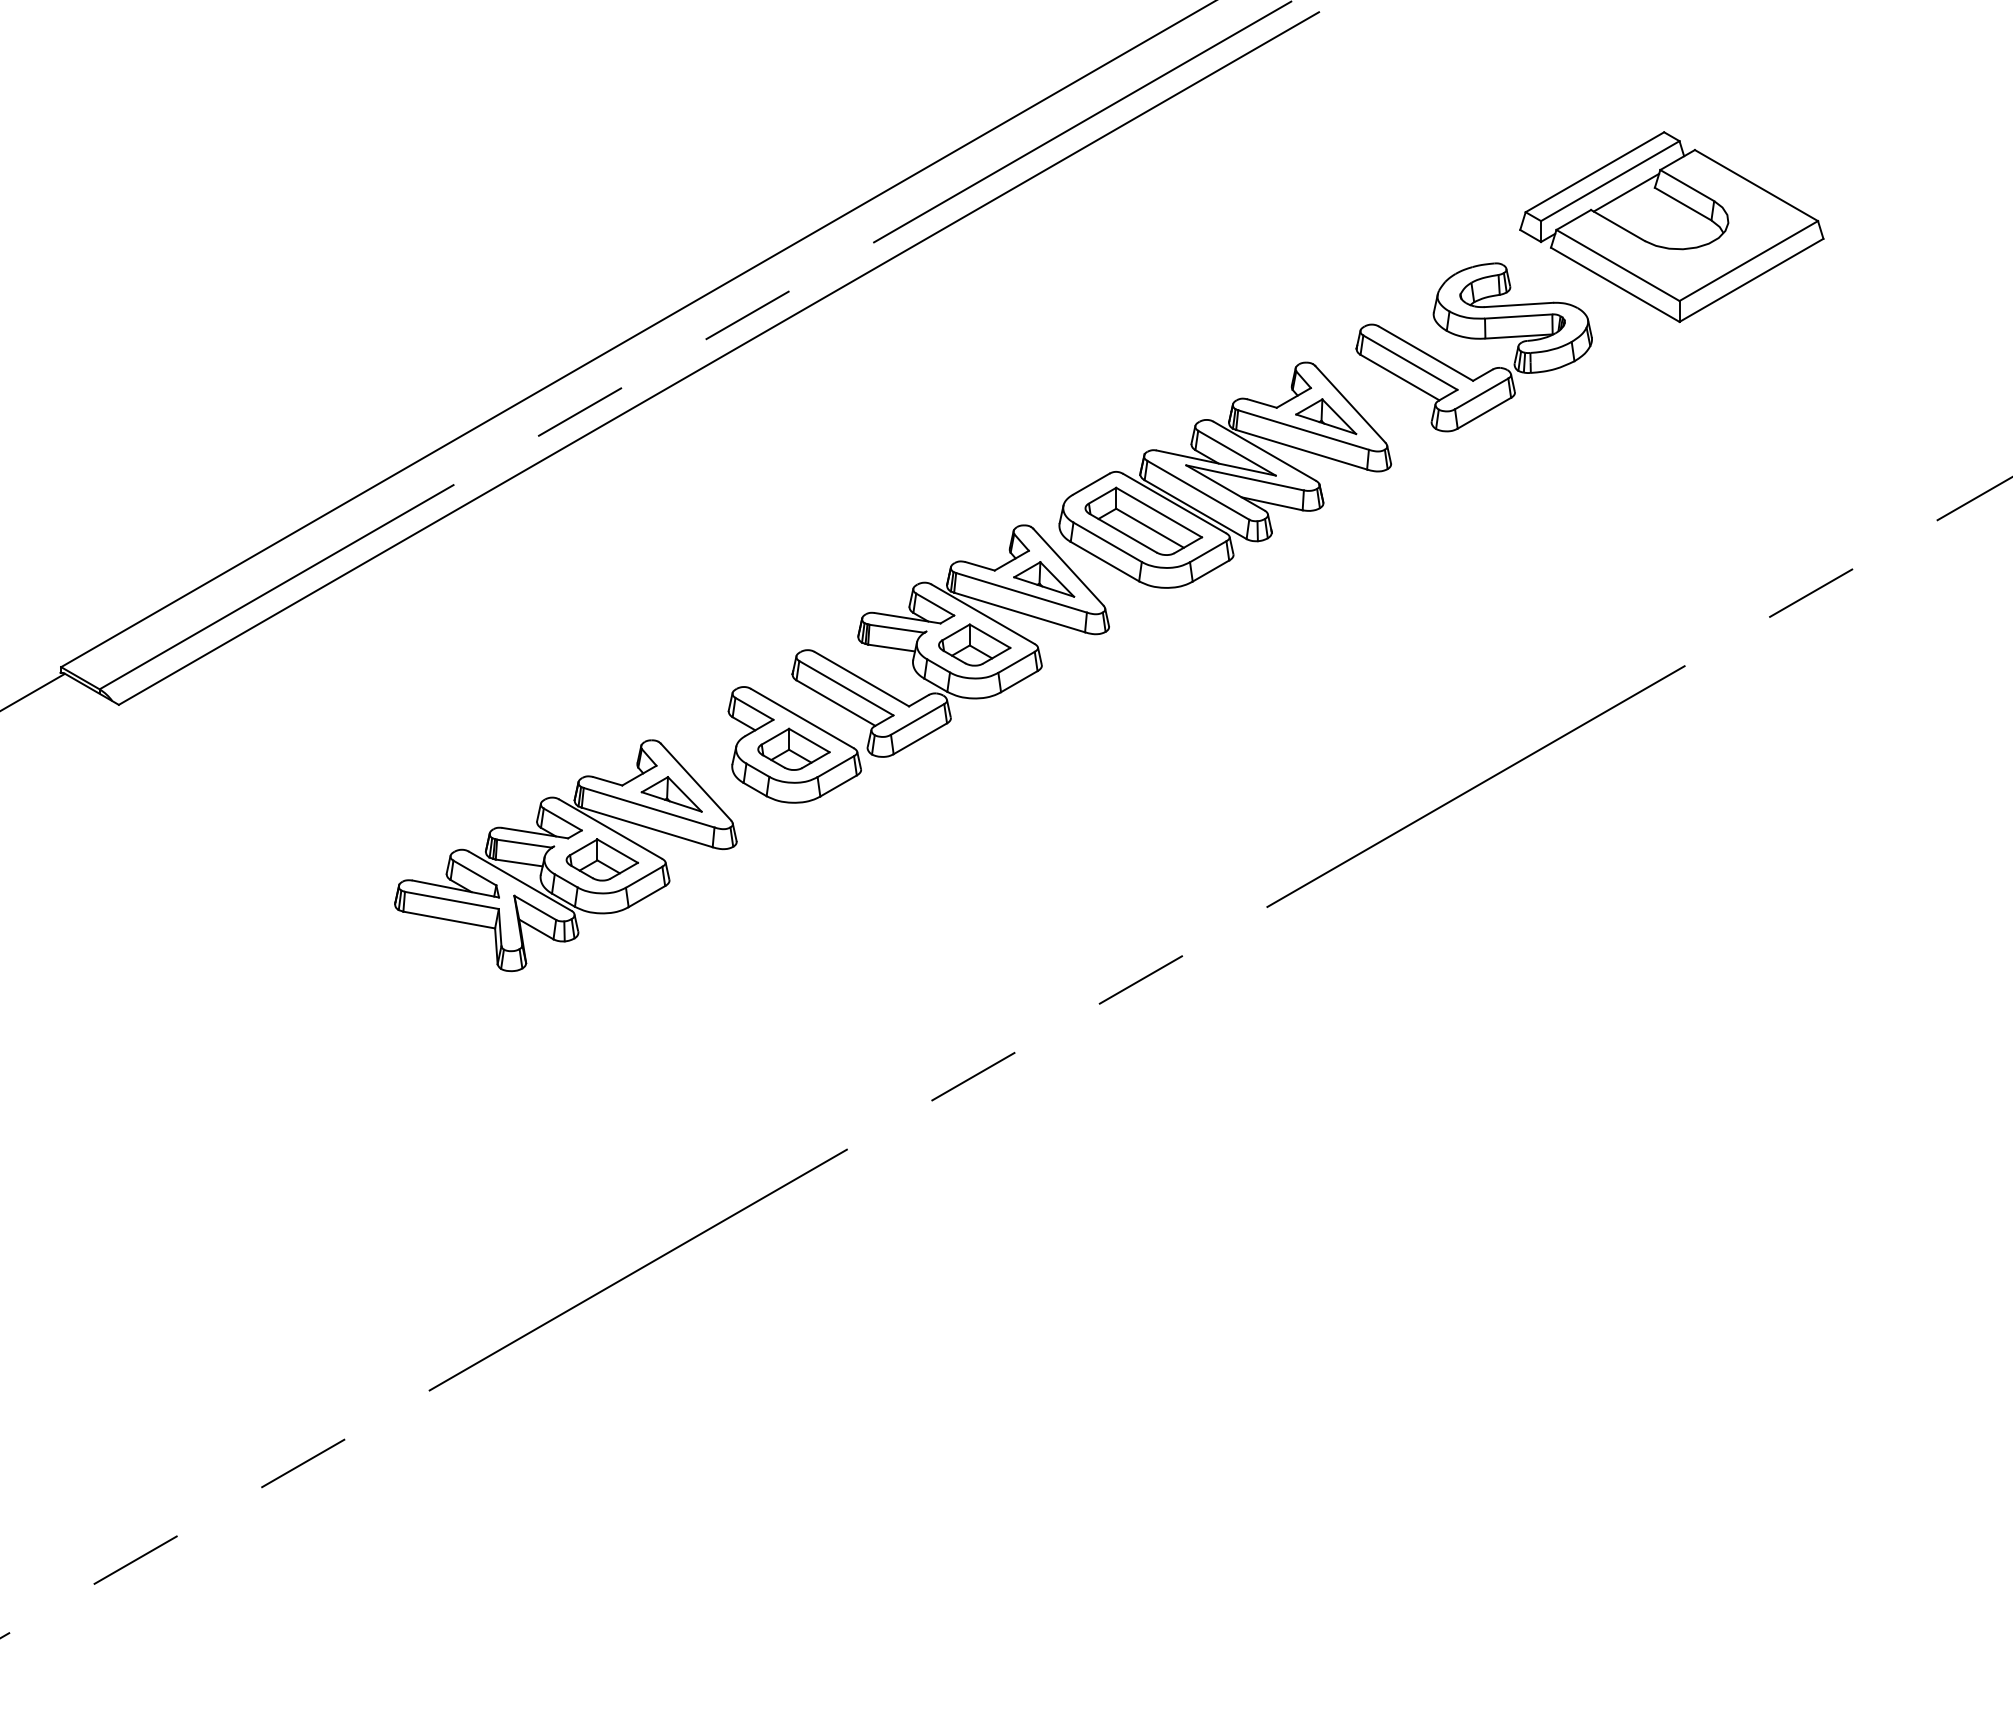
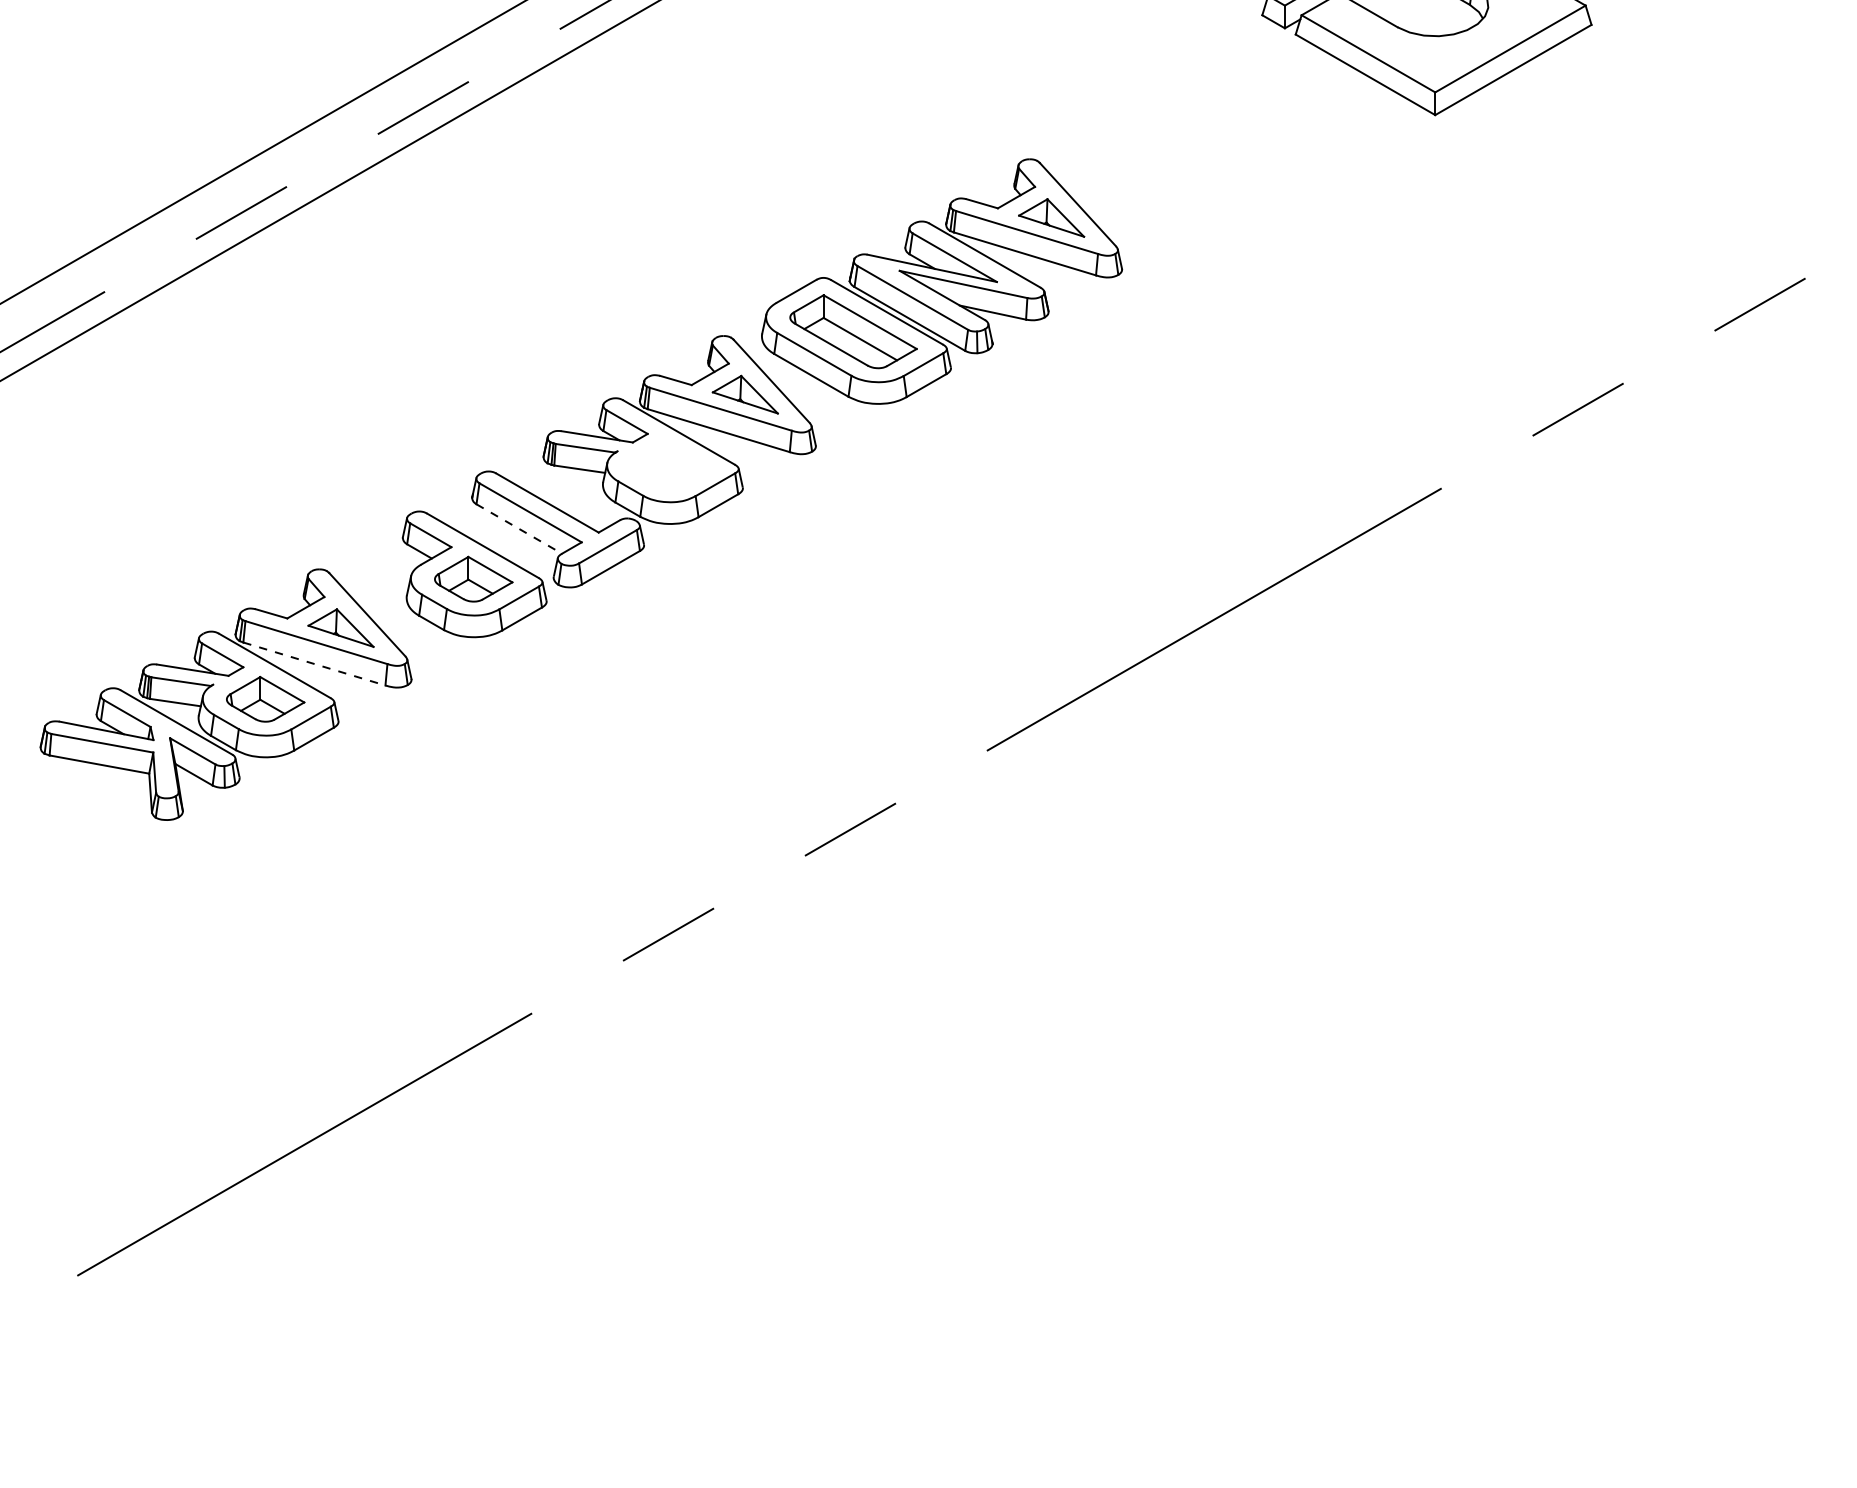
part: (1473, 339) -> (1211, 134), removed
part: (974, 644) -> (669, 465), removed
line: (835, 703) -> (518, 529), solid -> dashed
line: (647, 827) -> (314, 664), solid -> dashed

